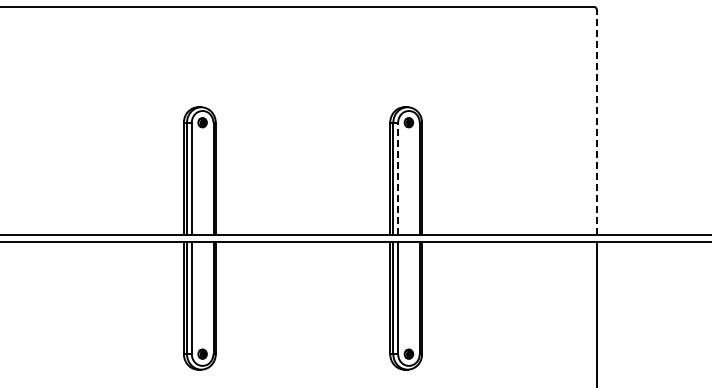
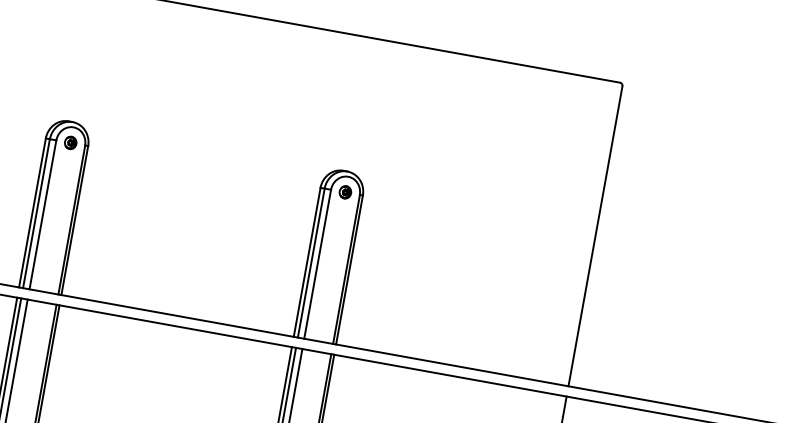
line: (596, 122) -> (595, 237), dashed -> solid
line: (398, 178) -> (318, 264), dashed -> solid

